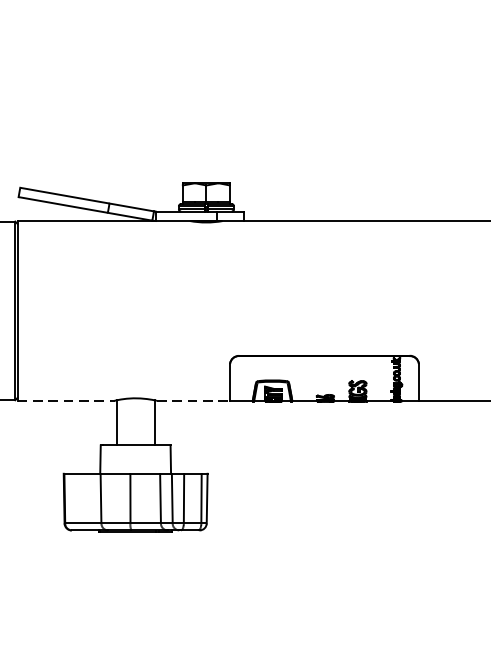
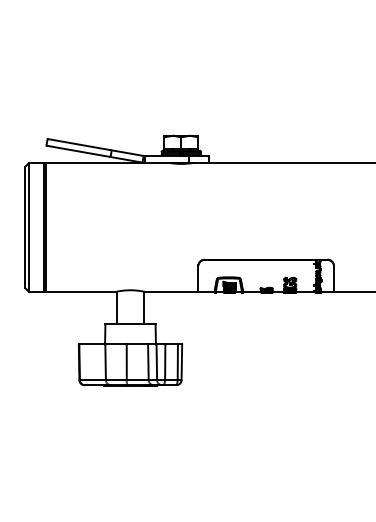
line: (66, 401) -> (80, 292), dashed -> solid
line: (194, 401) -> (172, 292), dashed -> solid

